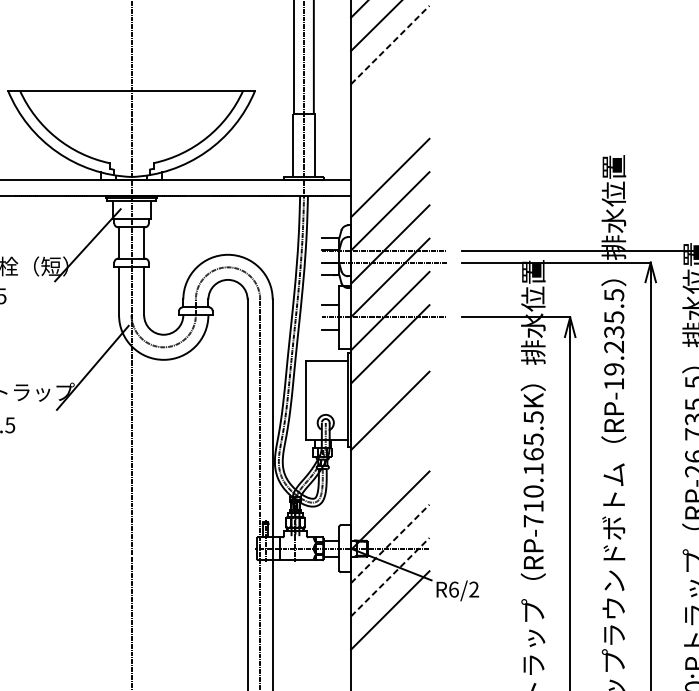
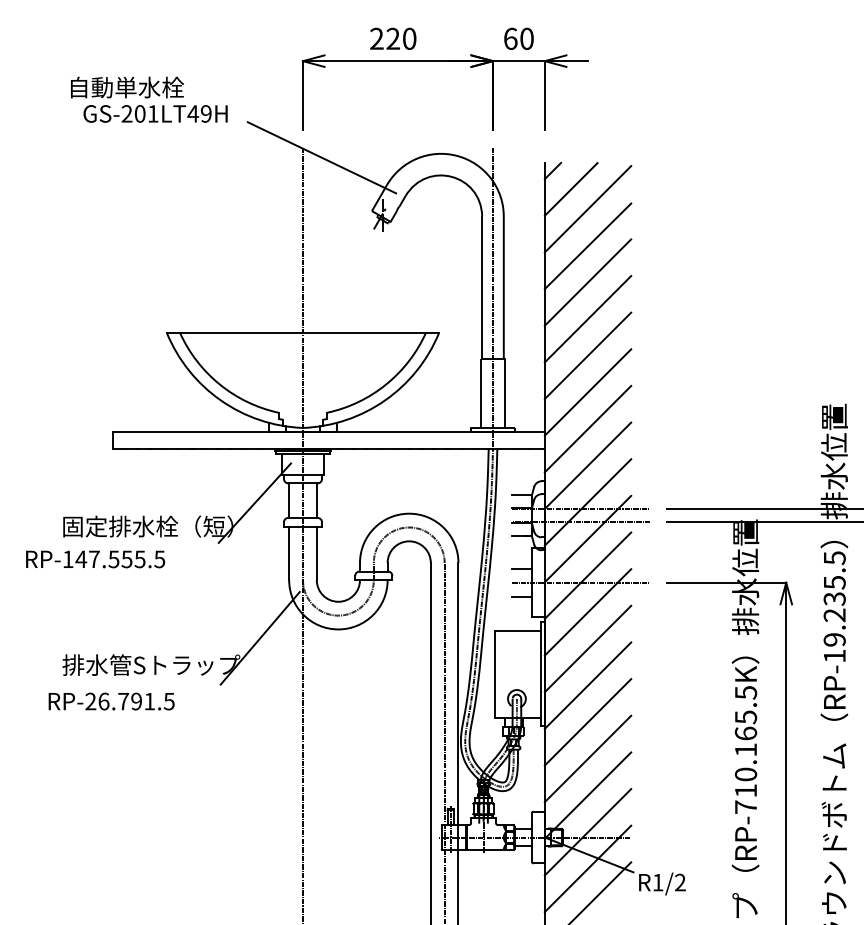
line: (390, 44) -> (588, 282), dashed -> solid
line: (389, 78) -> (587, 319), added
line: (389, 111) -> (587, 355), added
line: (389, 144) -> (587, 392), added
line: (389, 377) -> (587, 648), added
line: (389, 444) -> (587, 722), added
line: (389, 476) -> (587, 758), added
line: (390, 543) -> (588, 831), dashed -> solid
line: (390, 576) -> (588, 868), dashed -> solid
text: (454, 589) -> (658, 882), R6/2 -> R1/2

